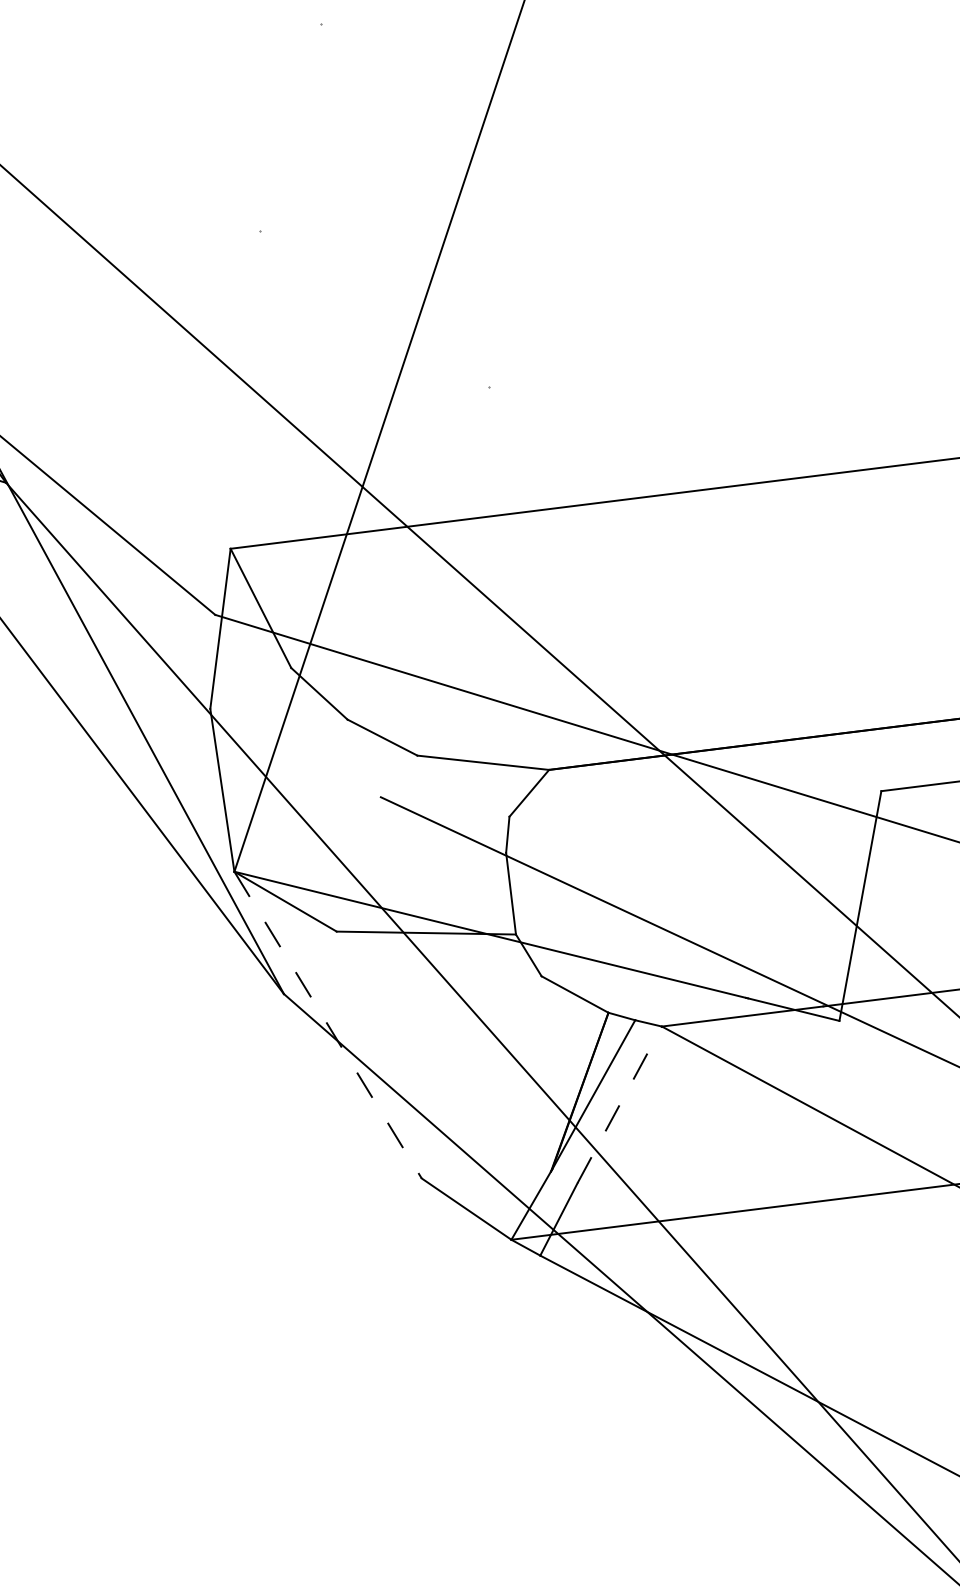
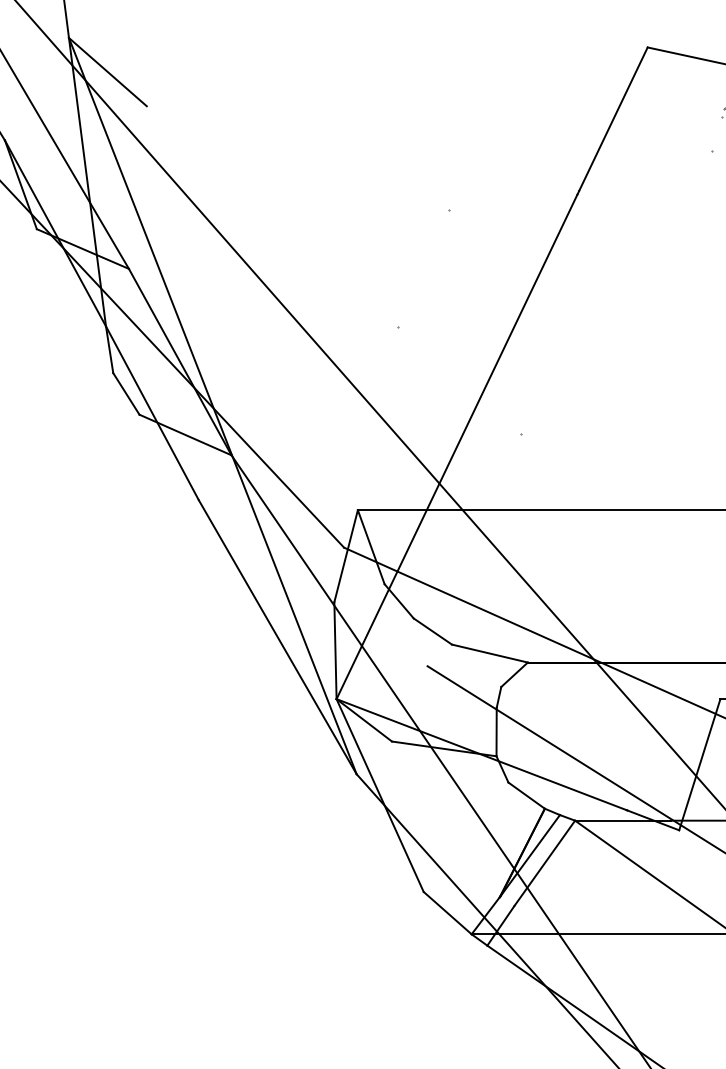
line: (328, 1024) -> (380, 795), dashed -> solid
line: (620, 1103) -> (545, 862), dashed -> solid

